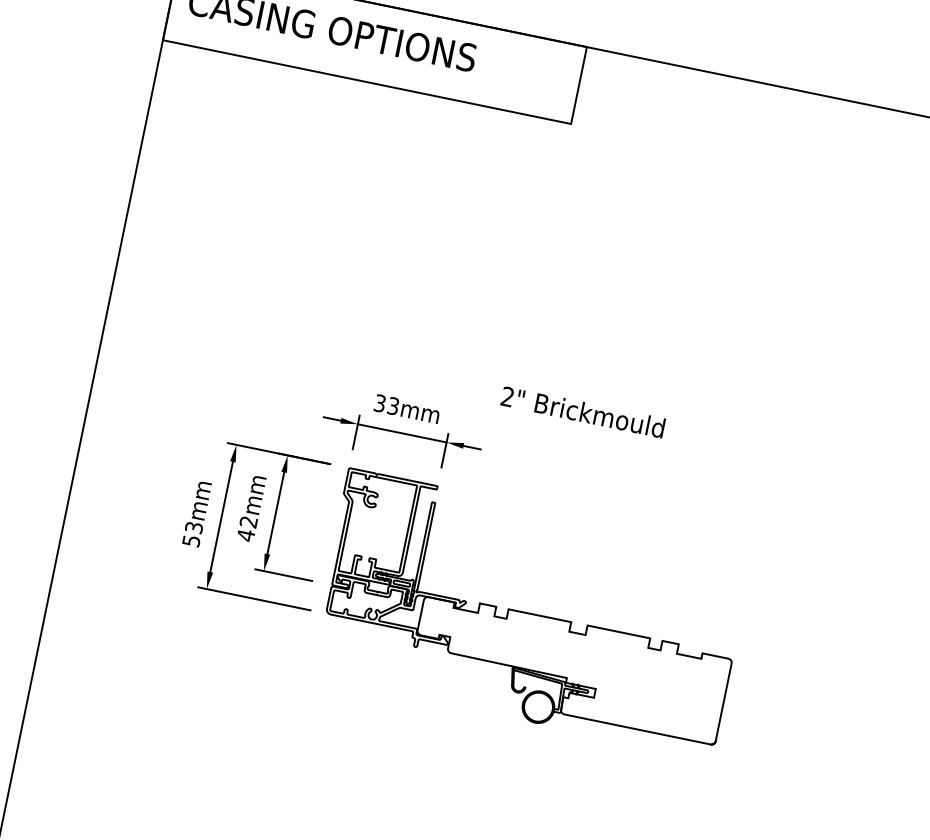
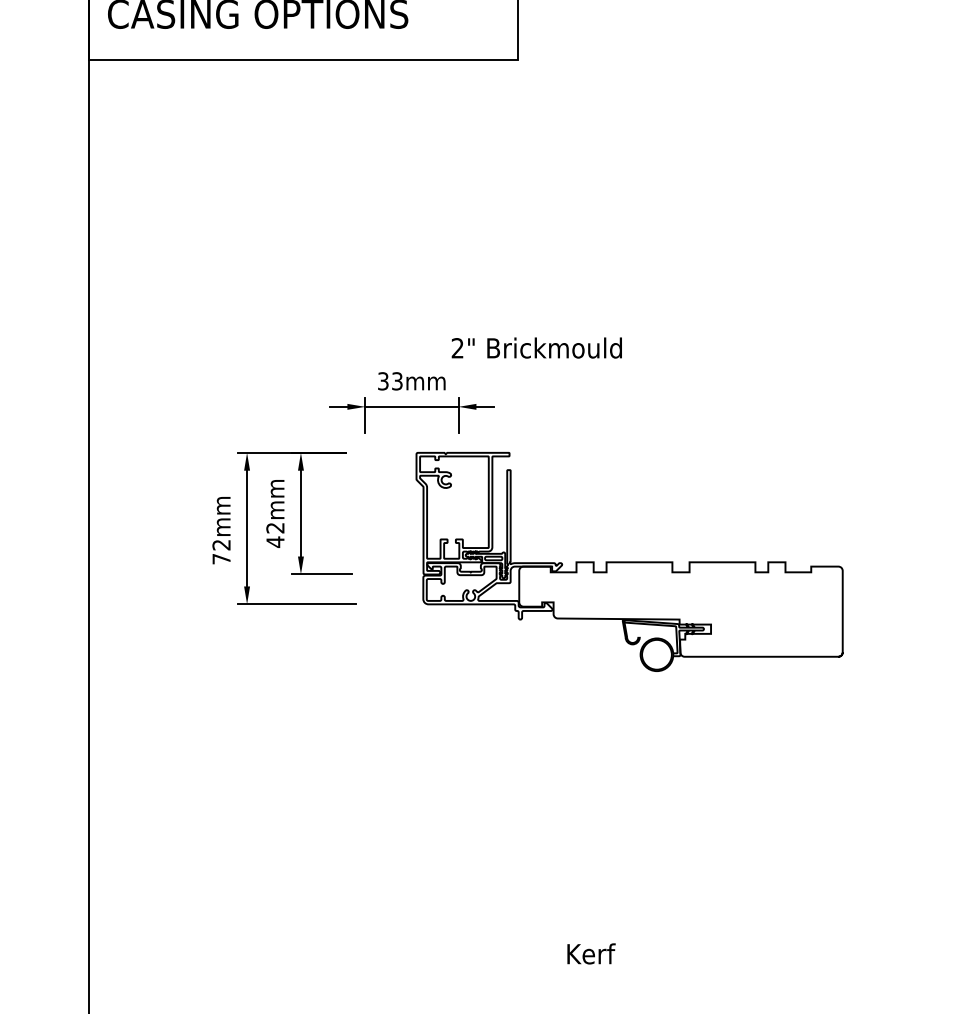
text: (582, 411) -> (536, 347), moved
text: (192, 533) -> (221, 551), 53mm -> 72mm
part: (530, 613) -> (629, 561), moved

